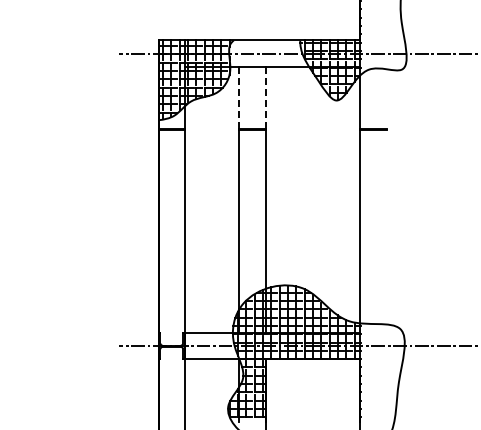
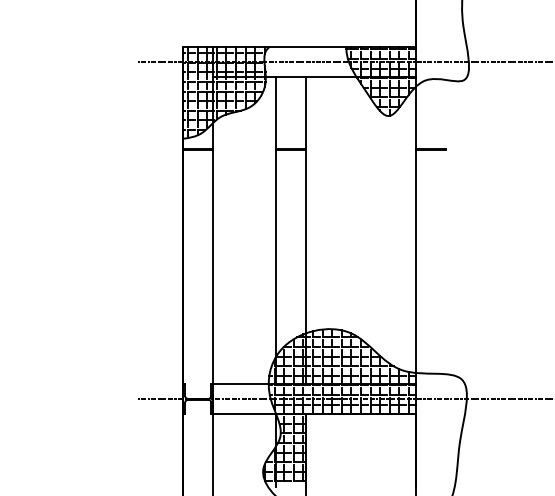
line: (265, 97) -> (306, 112), dashed -> solid
line: (239, 98) -> (276, 113), dashed -> solid

